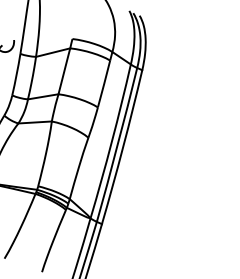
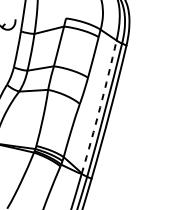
arc: (111, 141) -> (99, 107), solid -> dashed

